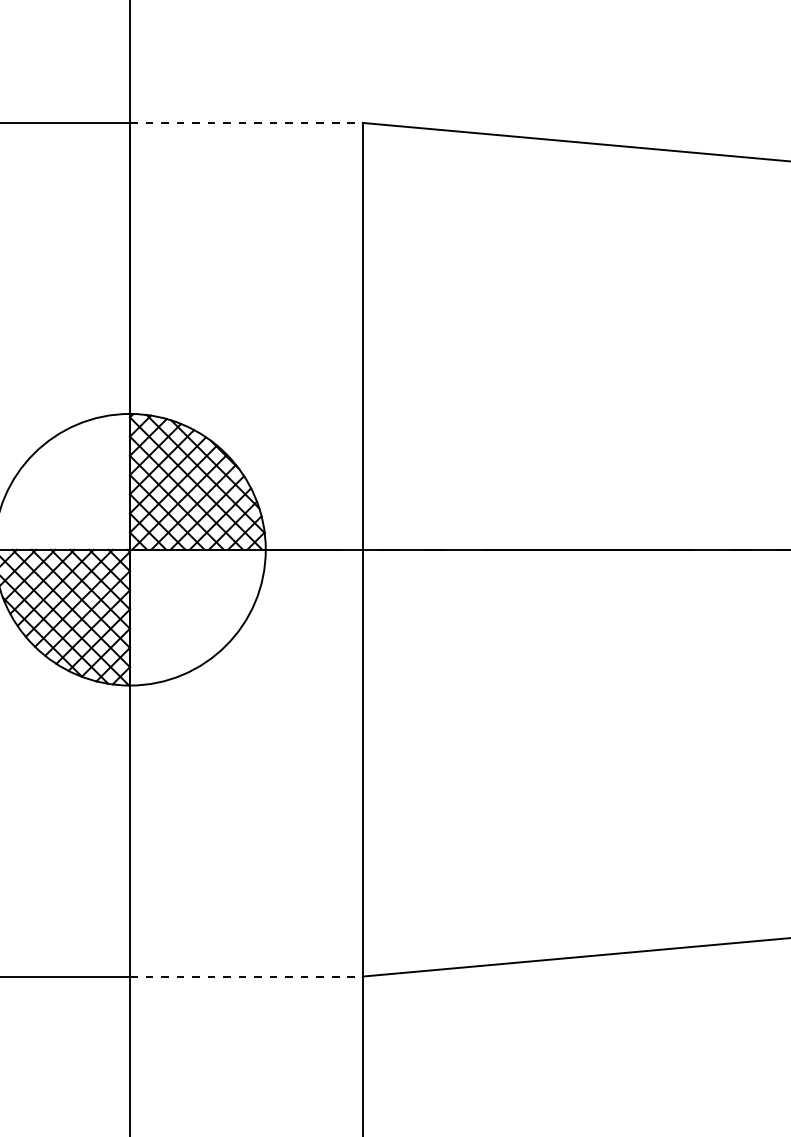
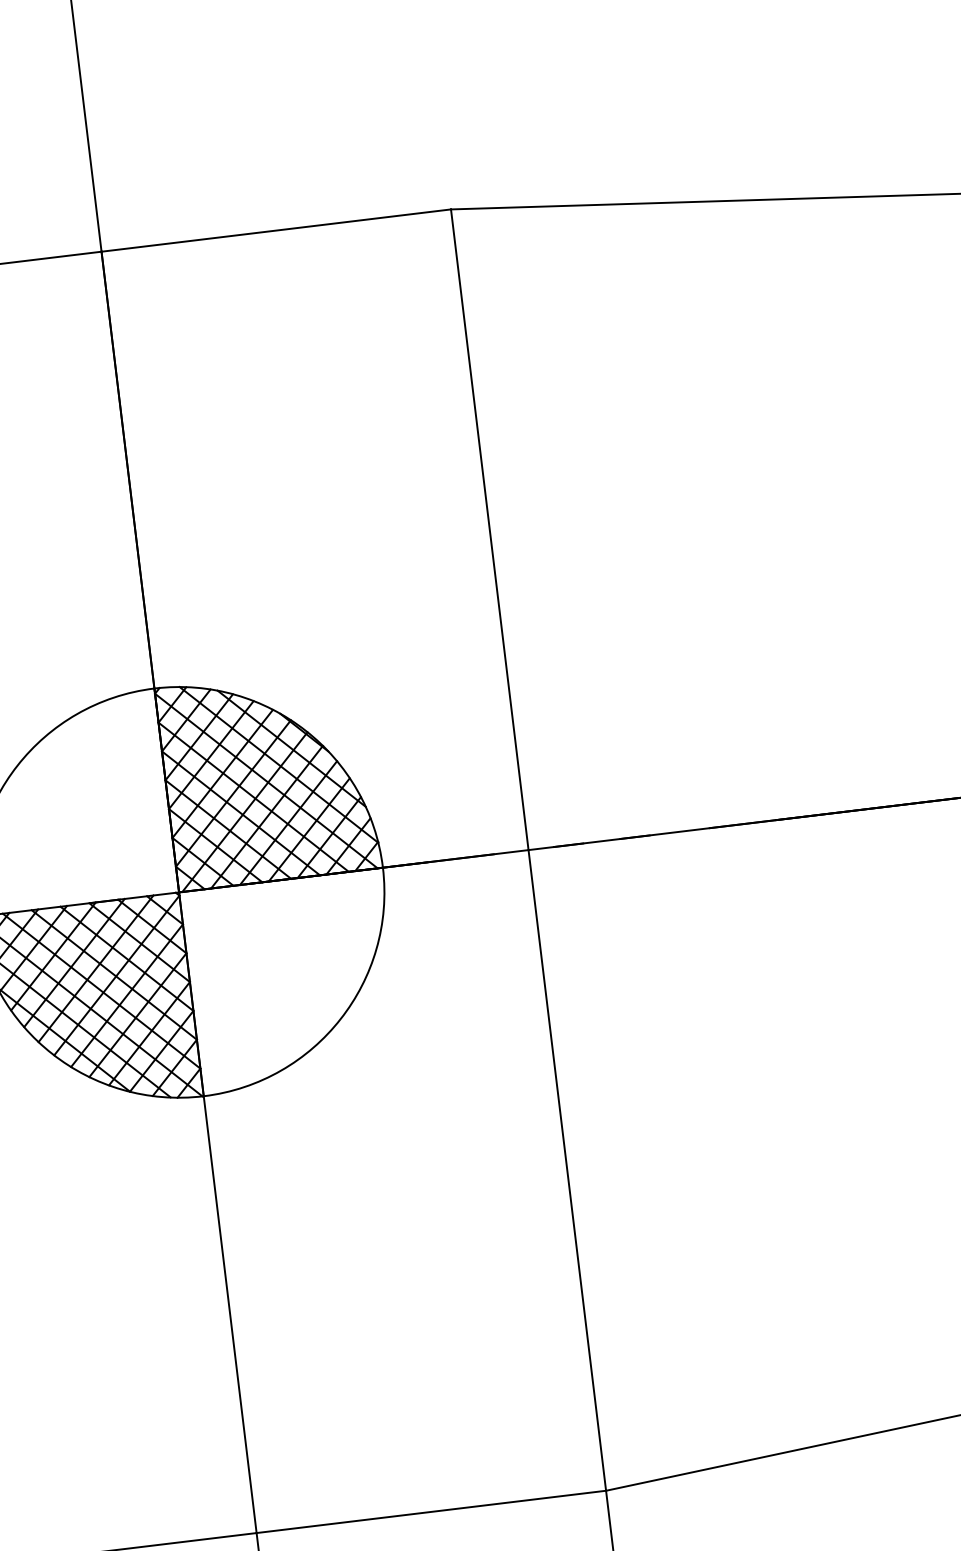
line: (246, 122) -> (276, 229), dashed -> solid
line: (246, 976) -> (431, 1511), dashed -> solid

